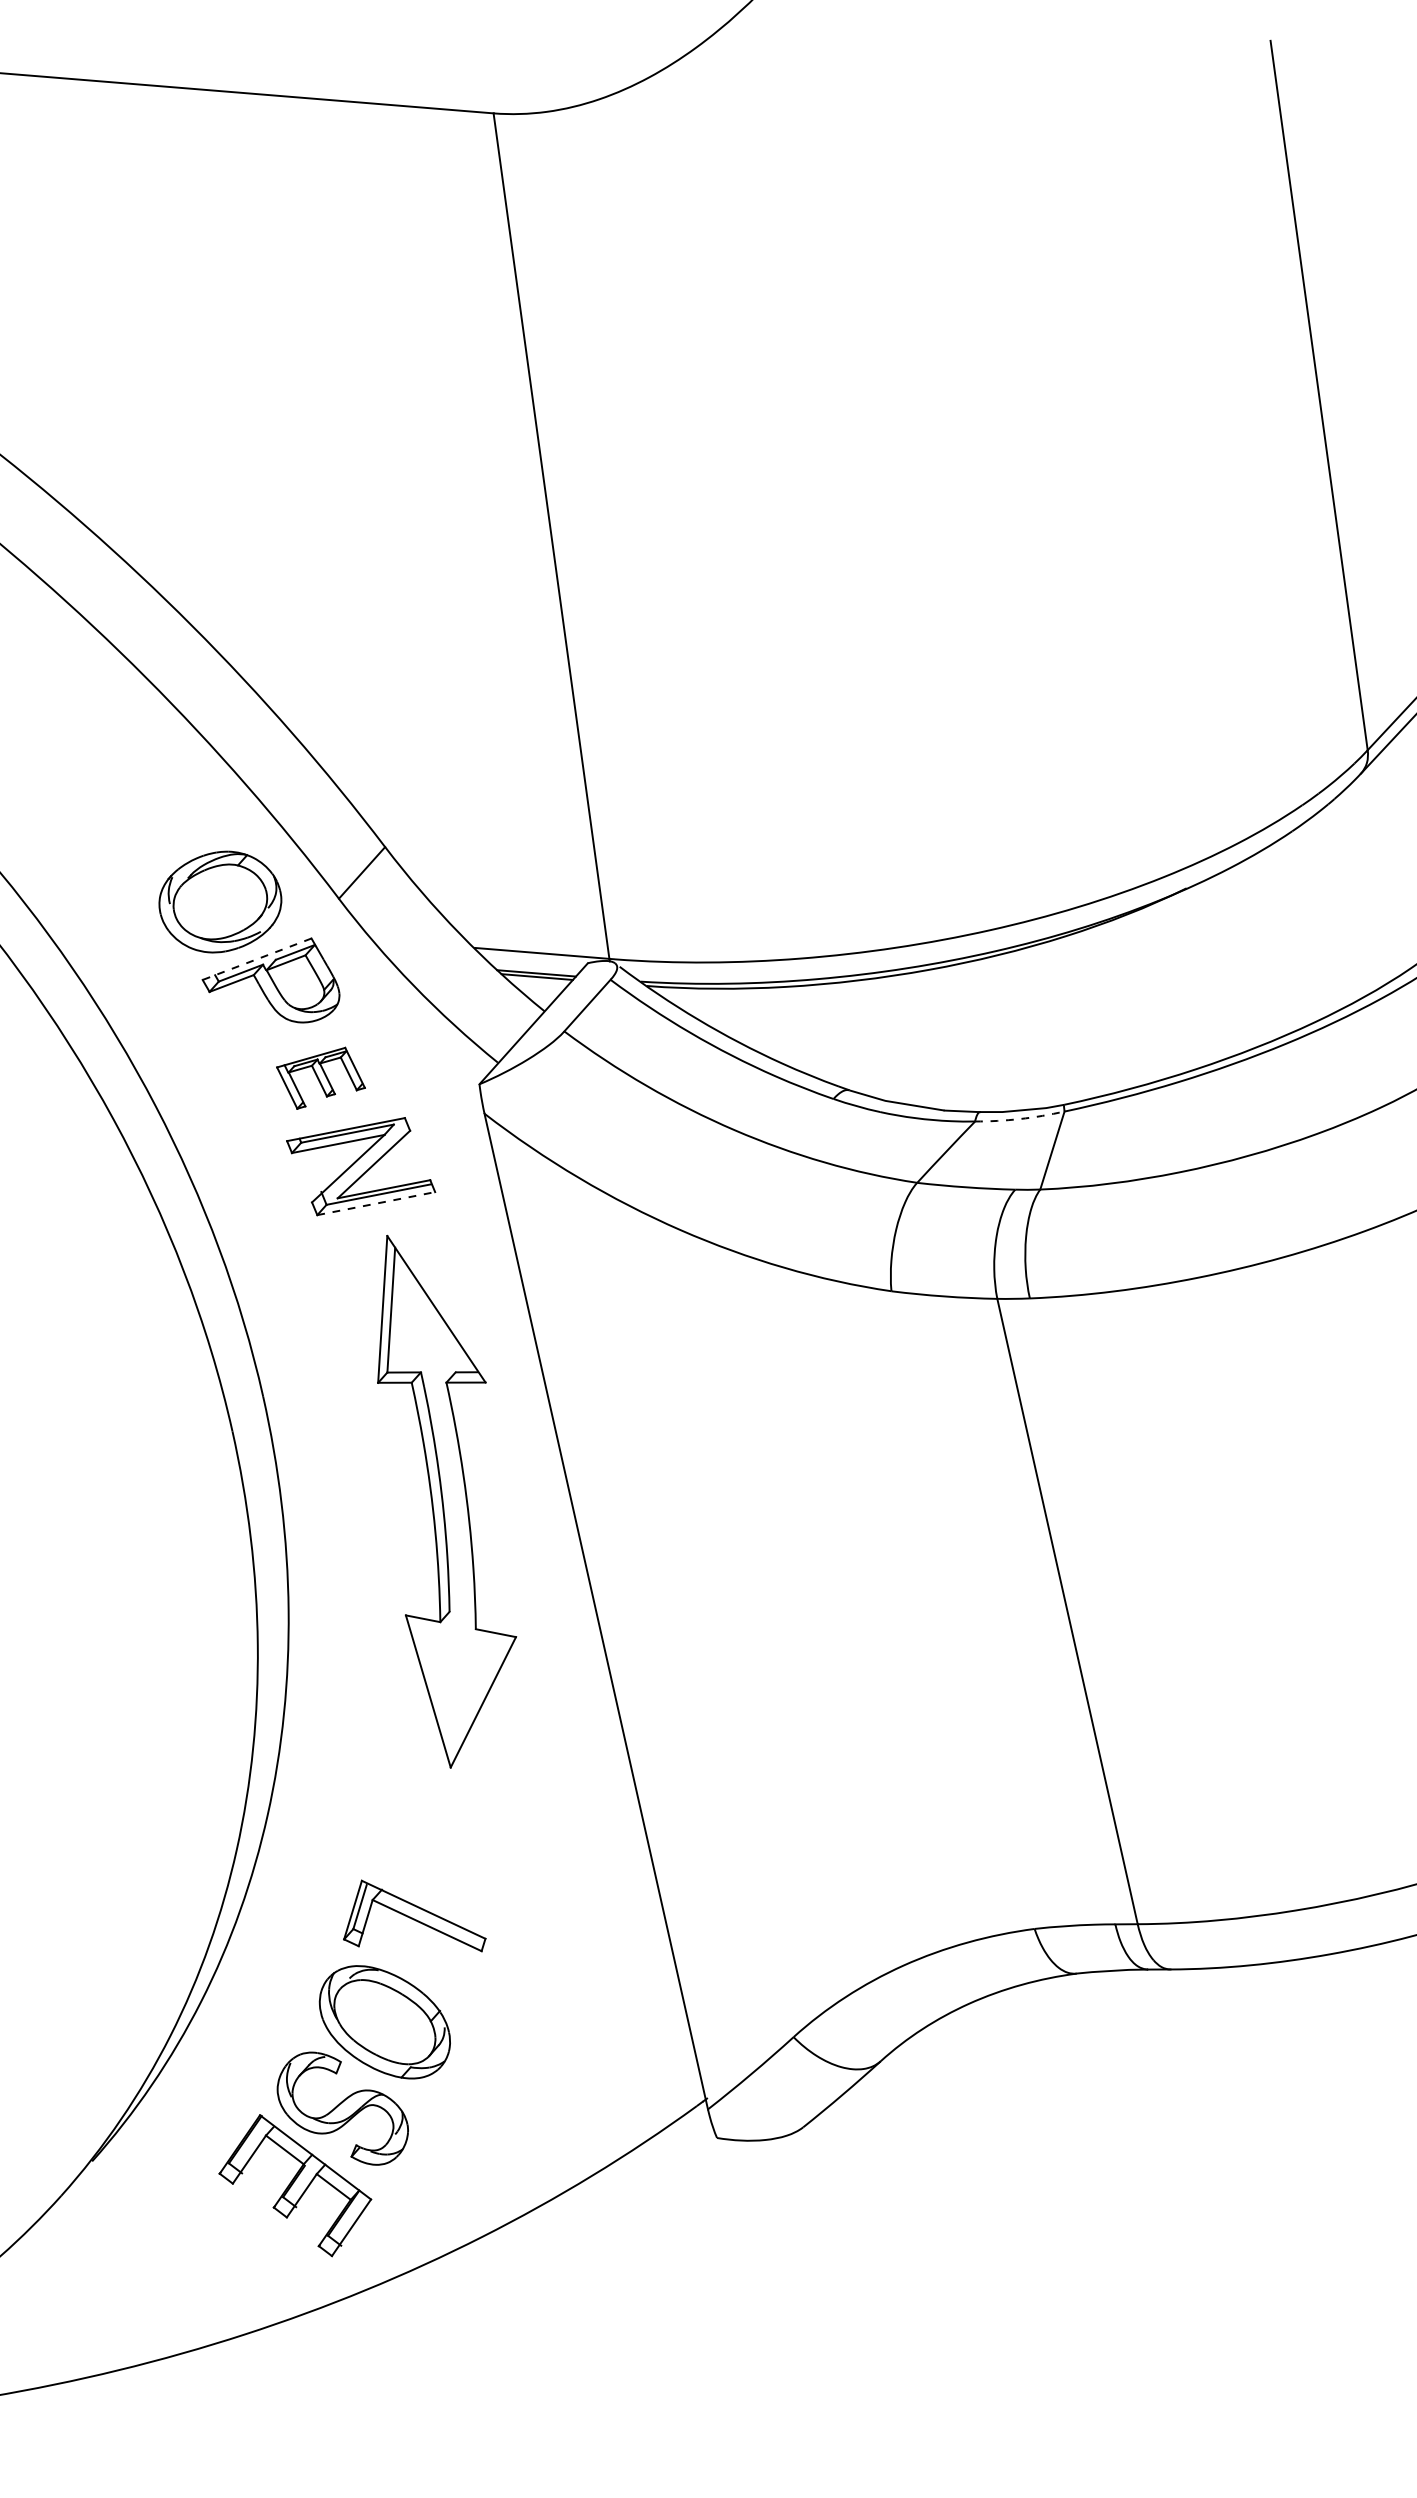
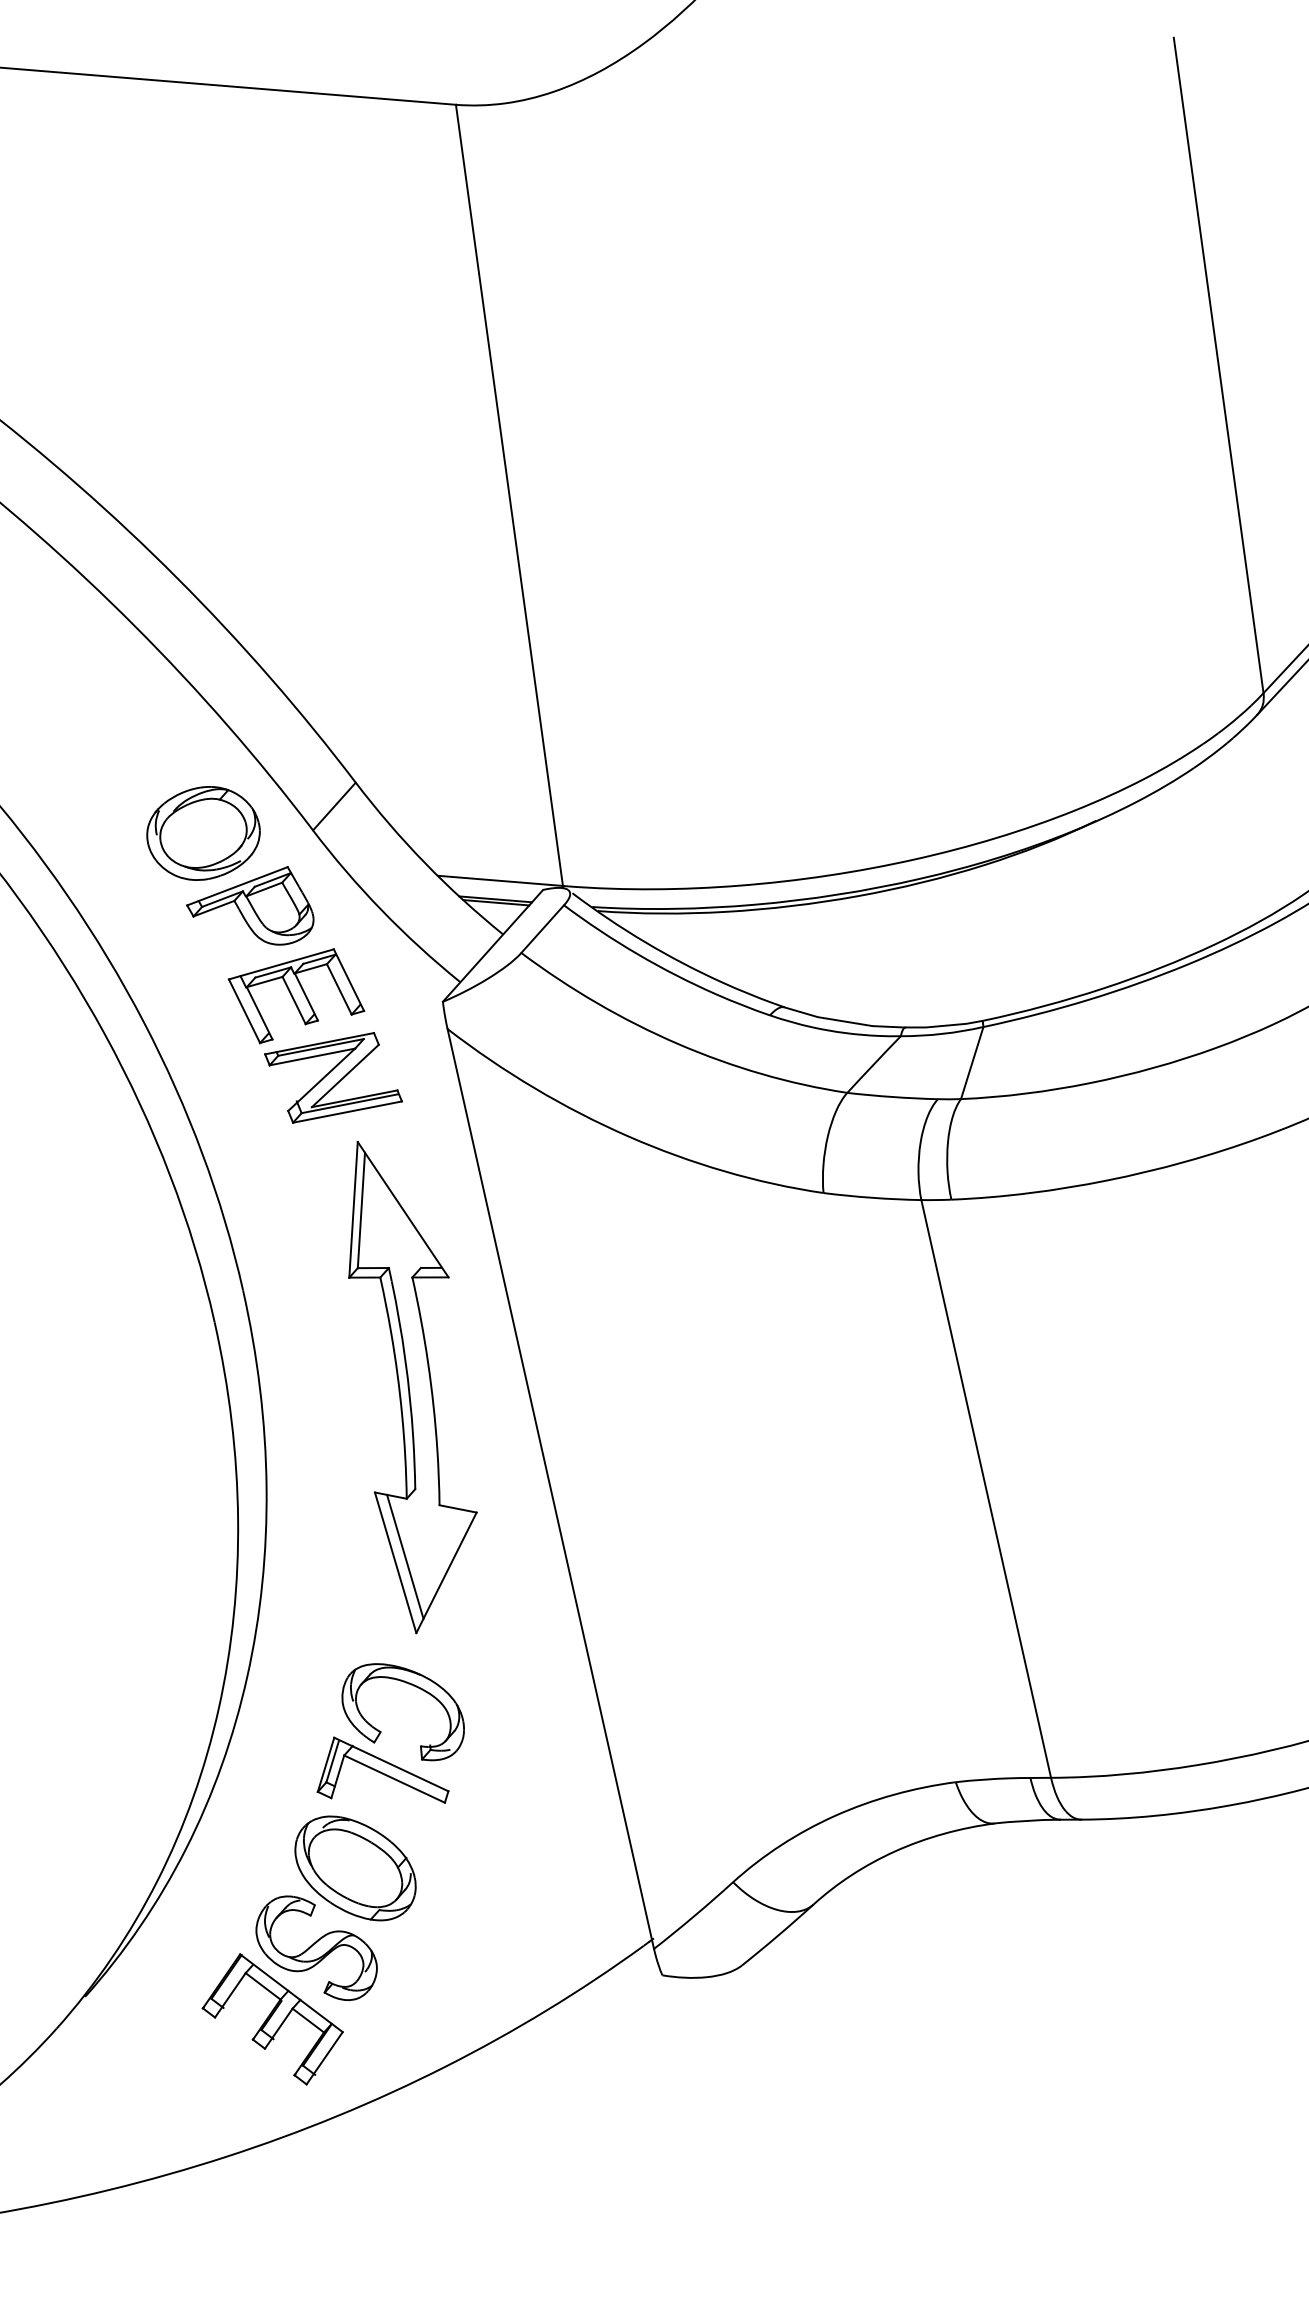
line: (256, 959) -> (236, 886), dashed -> solid
part: (320, 1078) -> (296, 996), size x1.67
arc: (1020, 1119) -> (942, 1034), dashed -> solid
line: (376, 1203) -> (347, 1111), dashed -> solid
line: (438, 1684) -> (405, 1556), added
part: (450, 1826) -> (416, 1687), added

